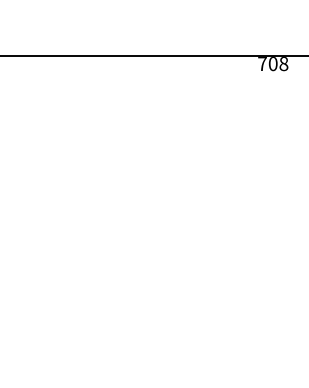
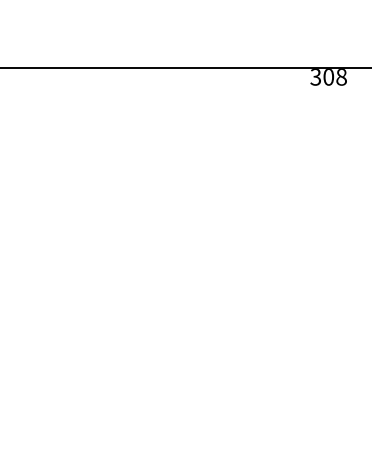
text: (262, 64) -> (315, 77), 708 -> 308

